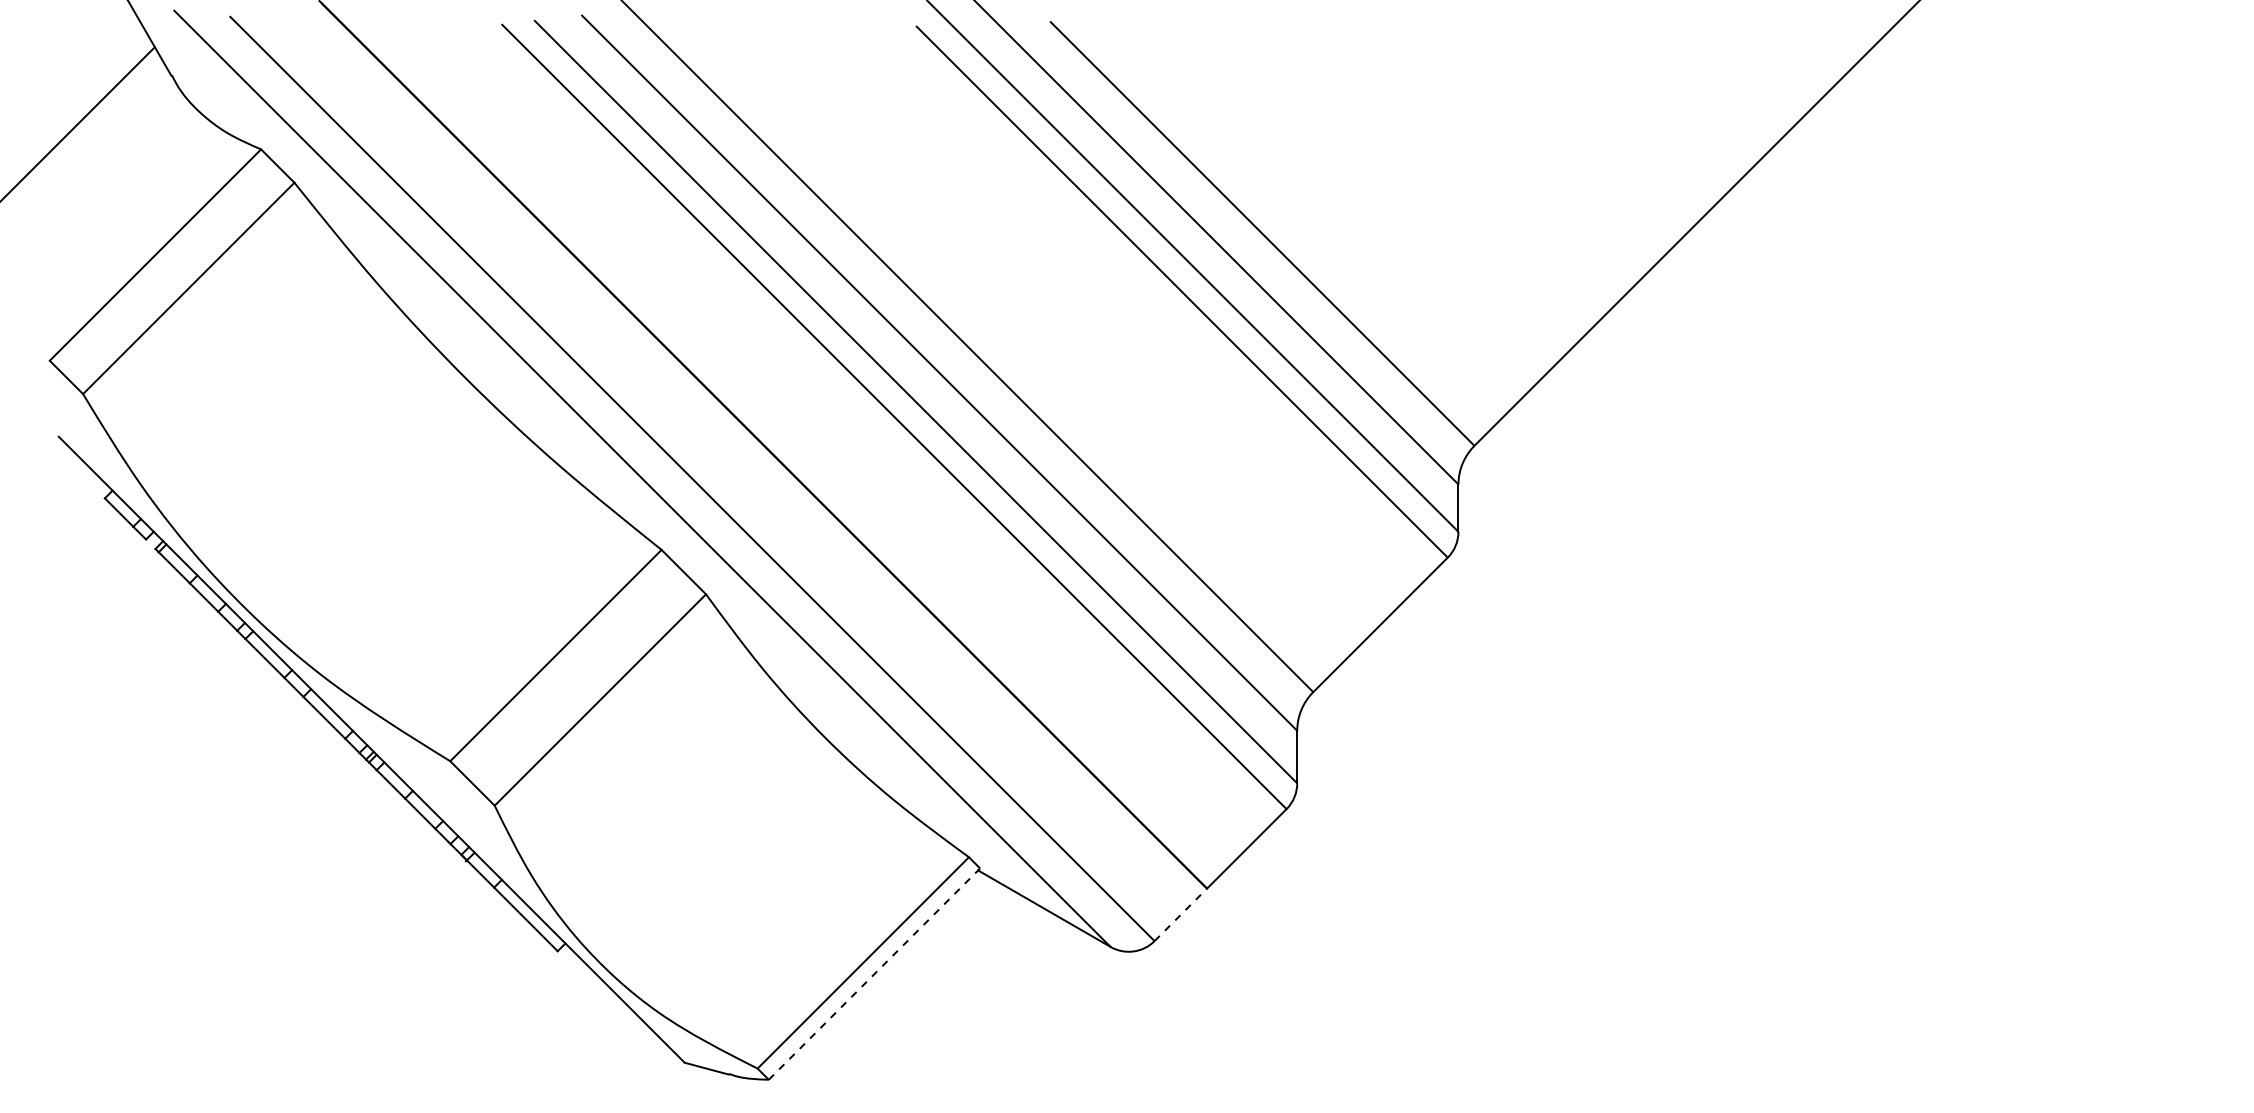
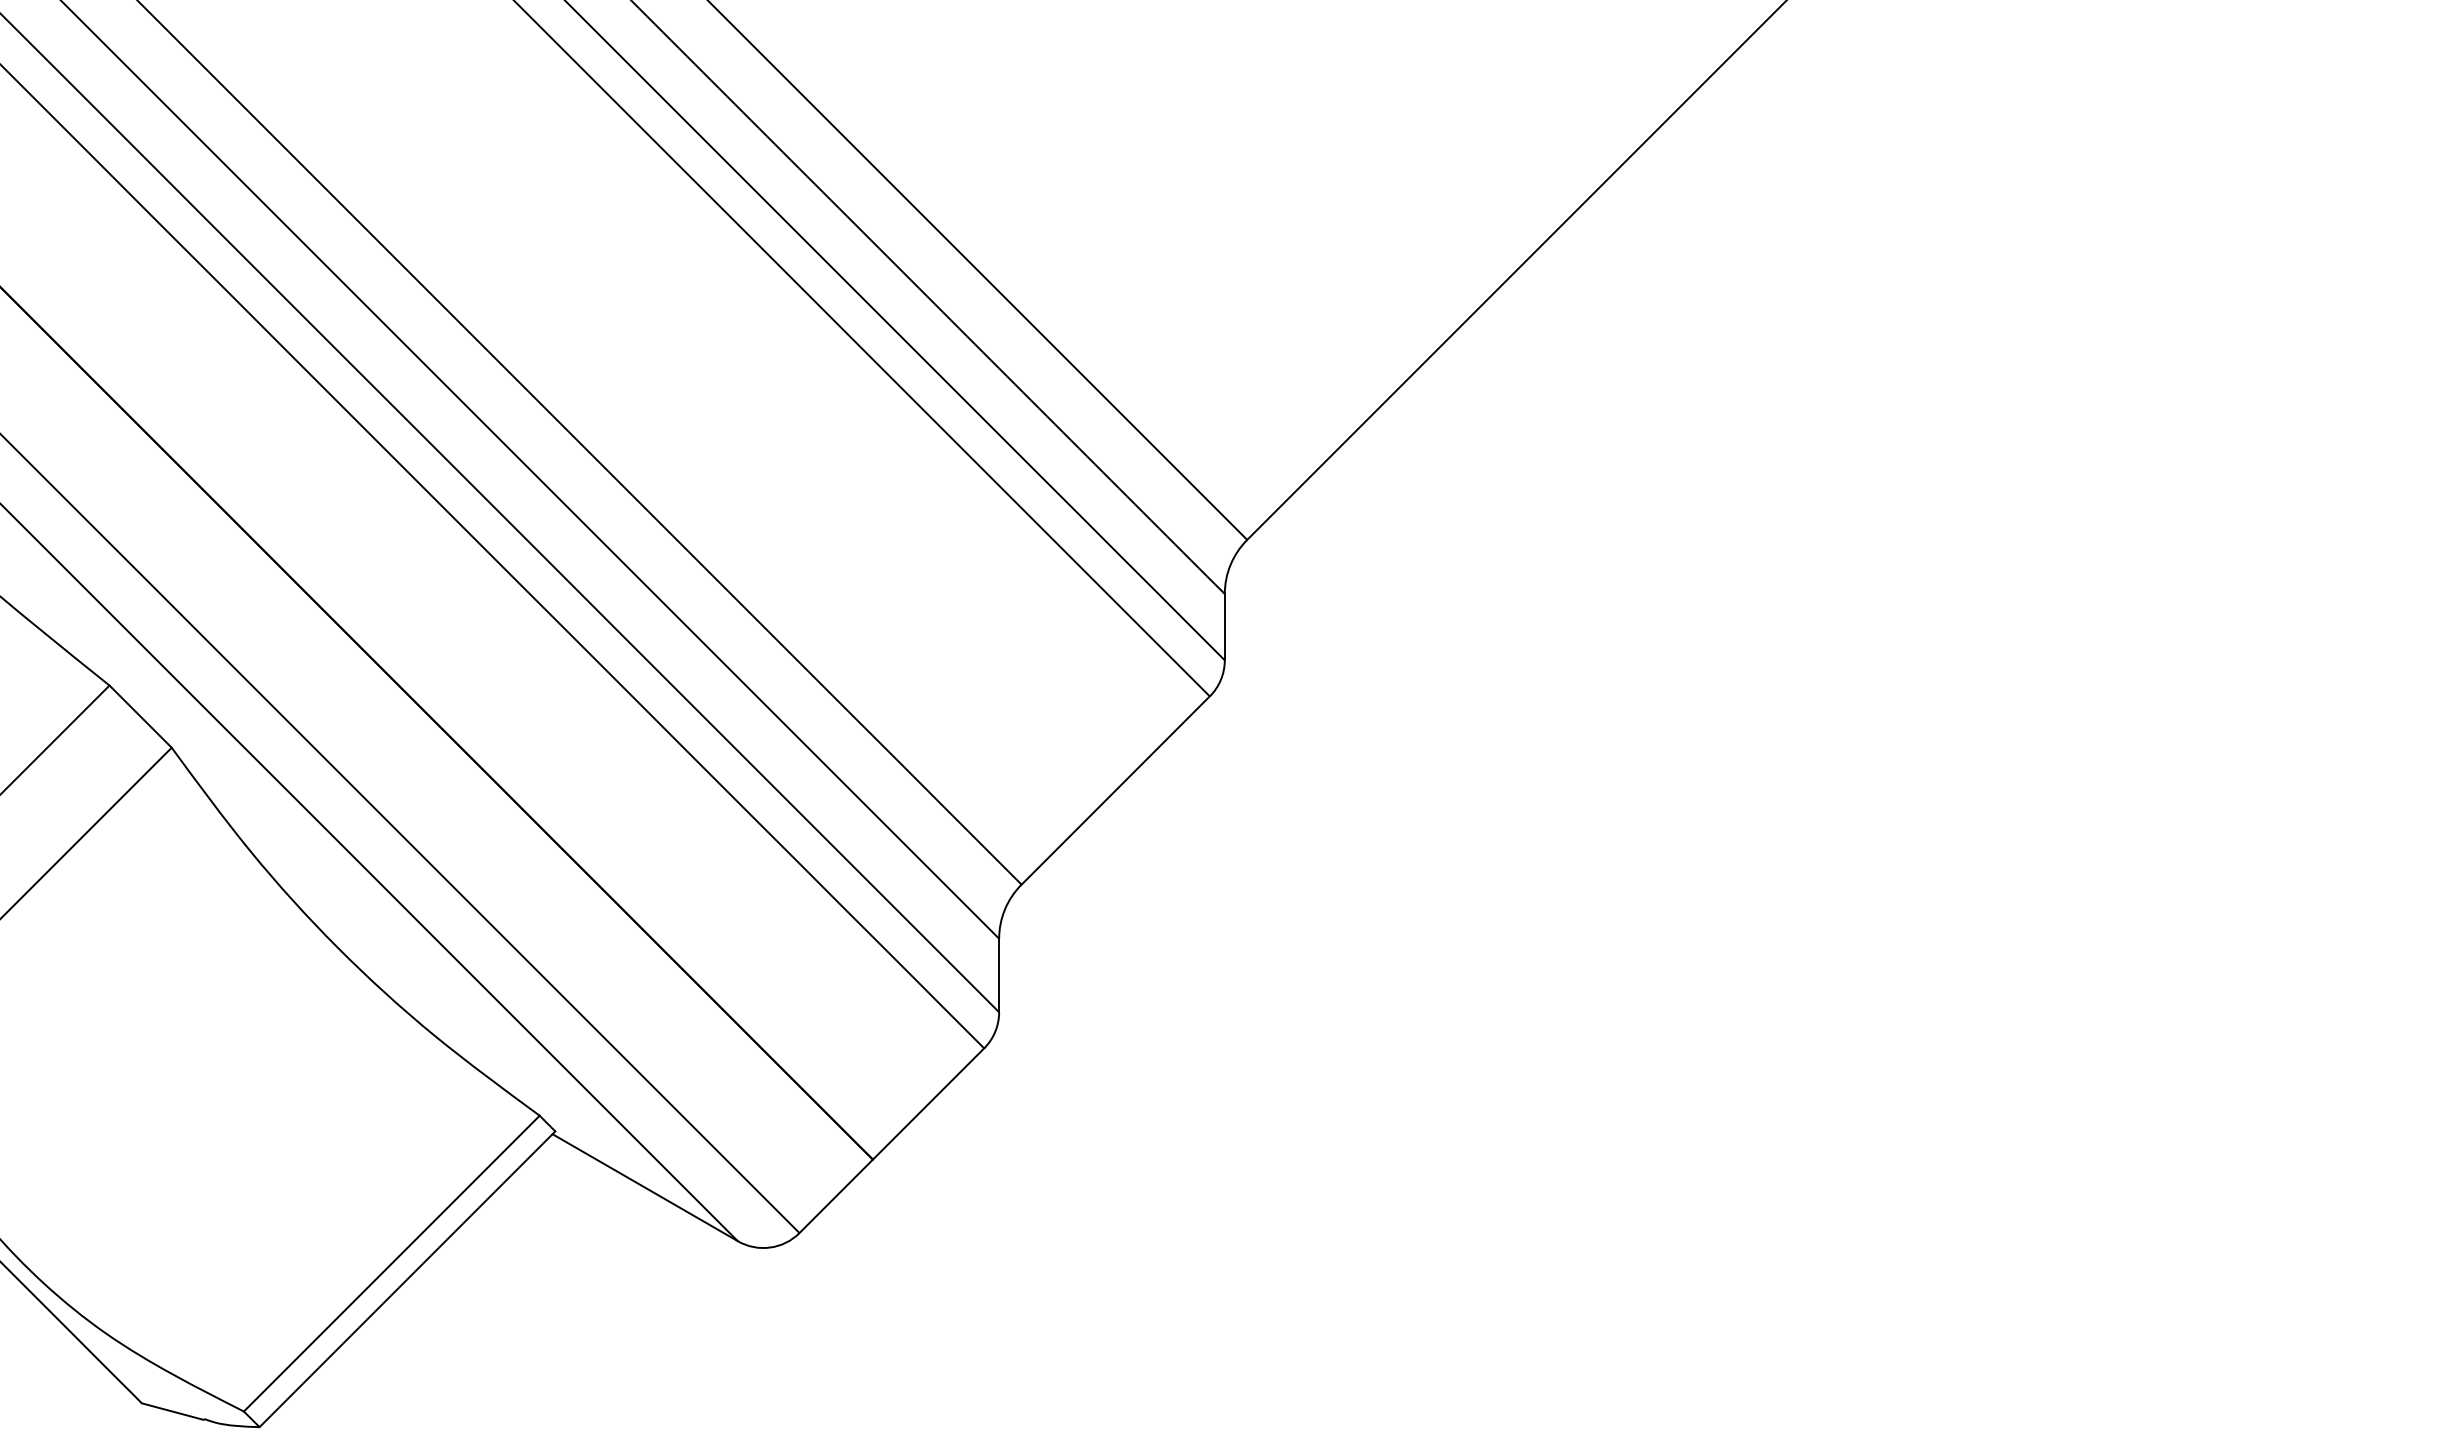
line: (1181, 914) -> (837, 1195), dashed -> solid
line: (874, 973) -> (407, 1278), dashed -> solid

